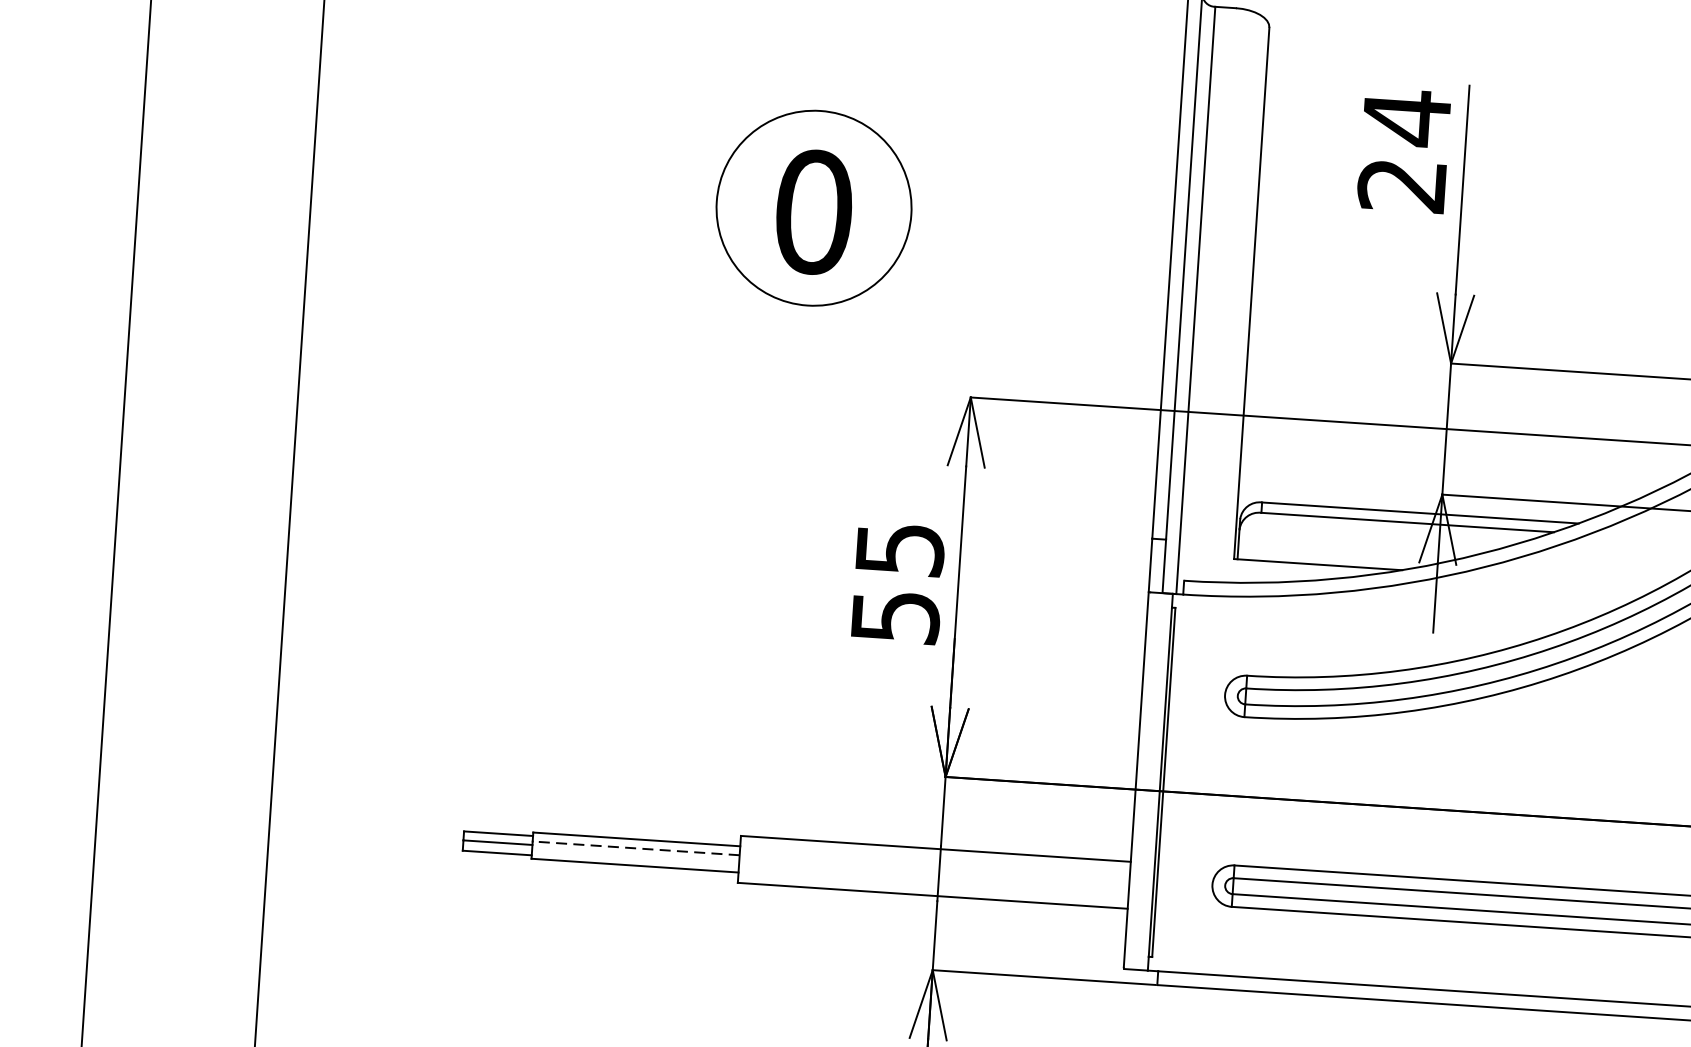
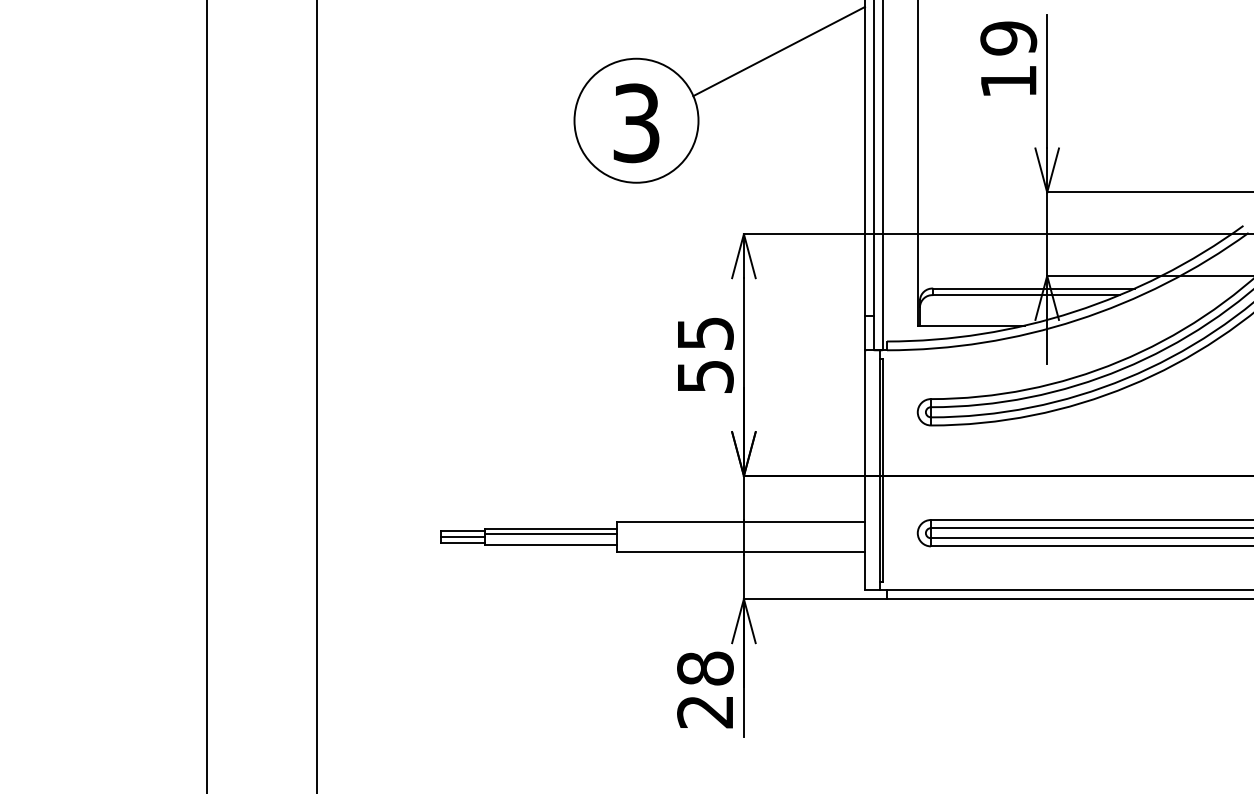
line: (1045, 114) -> (779, 51), added
text: (1404, 150) -> (1008, 59), 24 -> 19
text: (813, 212) -> (636, 123), 0 -> 3
line: (635, 848) -> (550, 534), dashed -> solid

